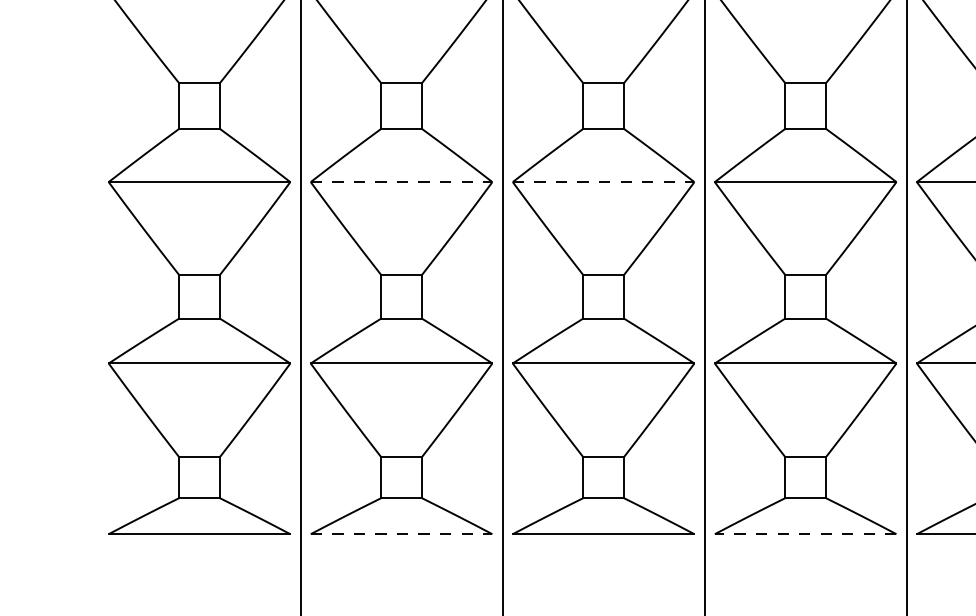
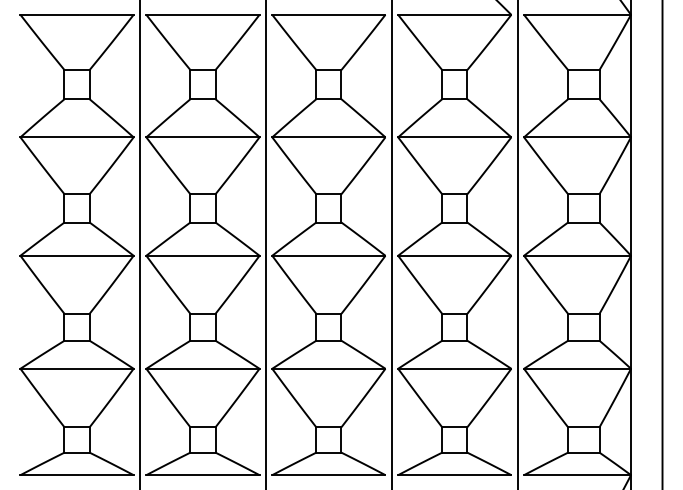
line: (400, 181) -> (202, 255), dashed -> solid
line: (603, 181) -> (328, 255), dashed -> solid
line: (400, 534) -> (202, 475), dashed -> solid
line: (805, 534) -> (454, 475), dashed -> solid

